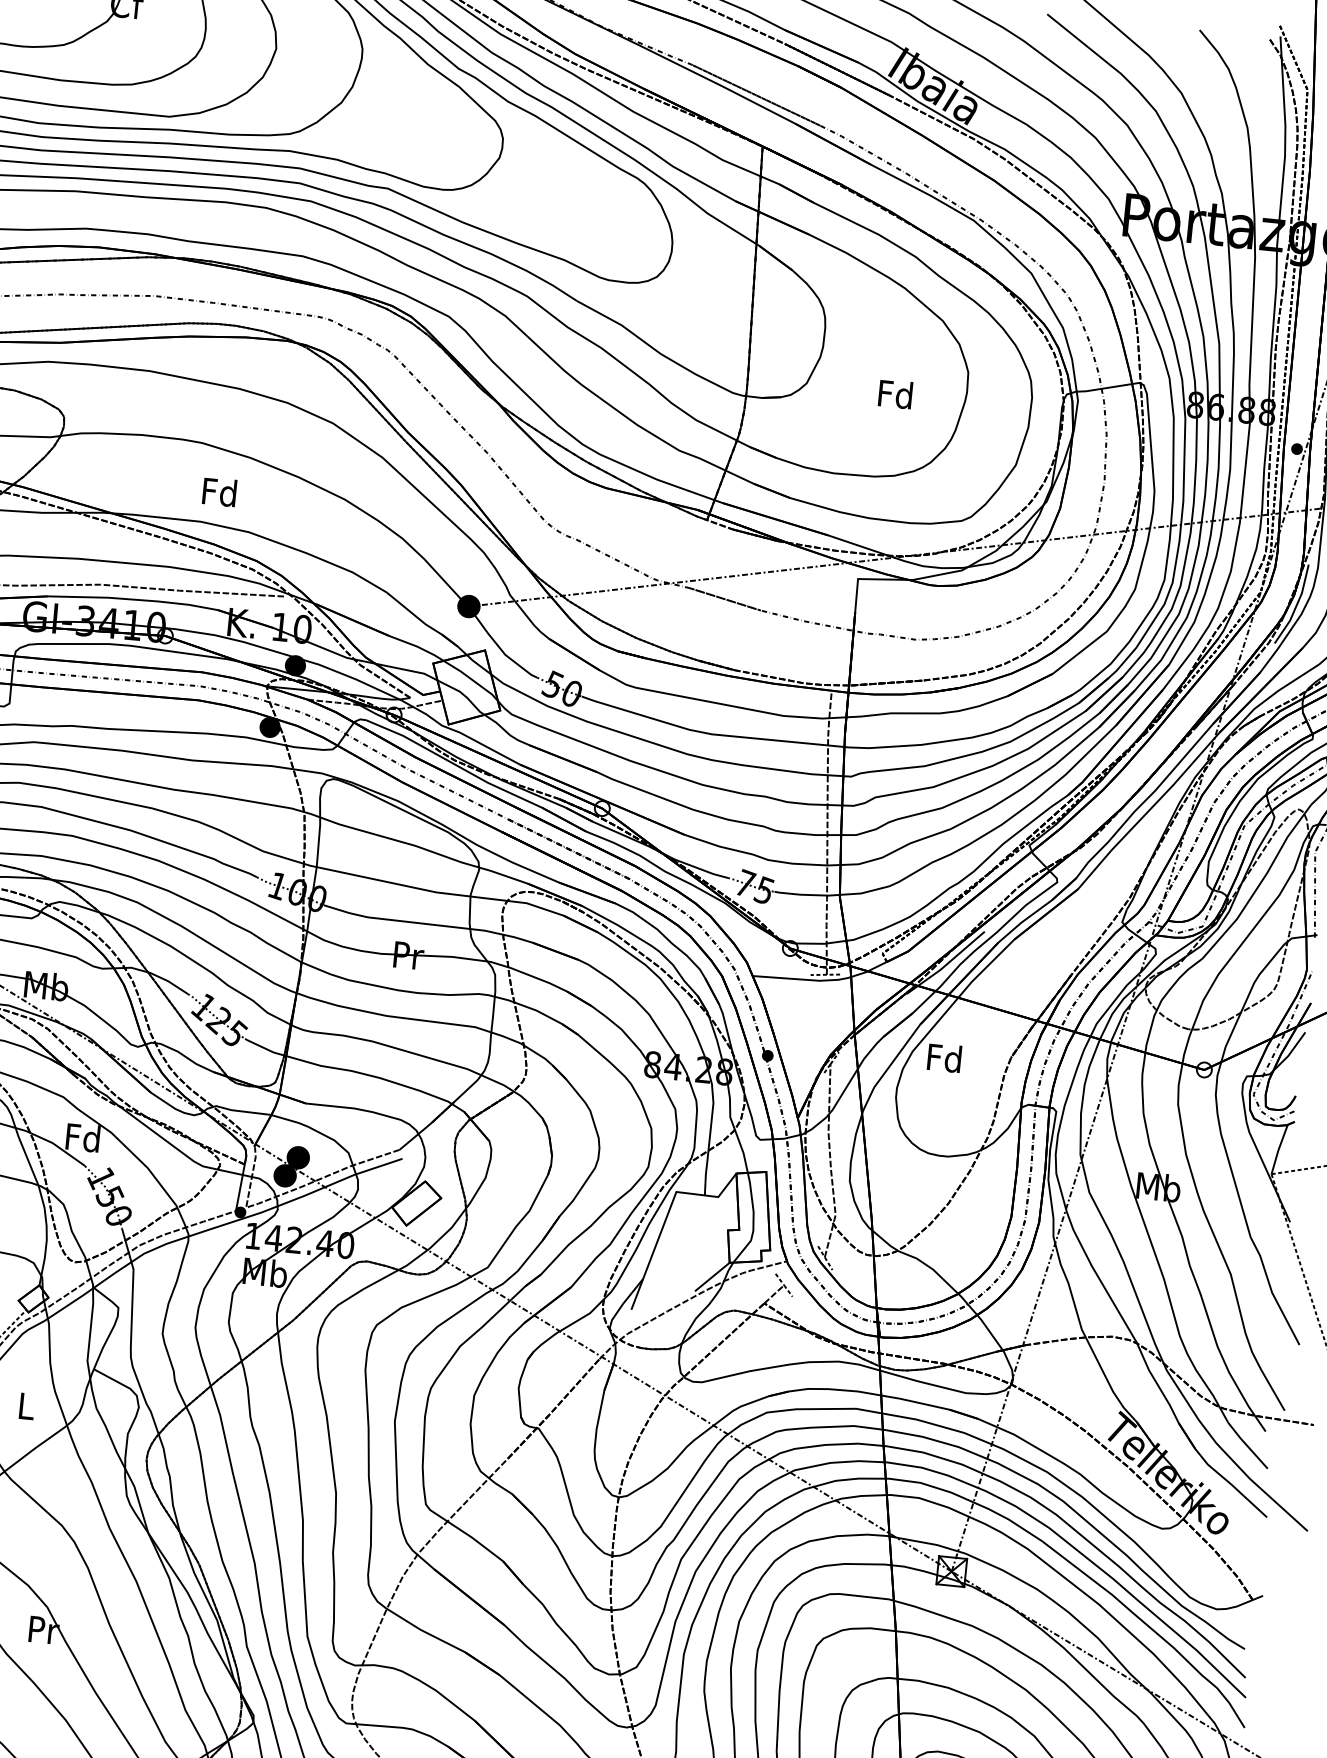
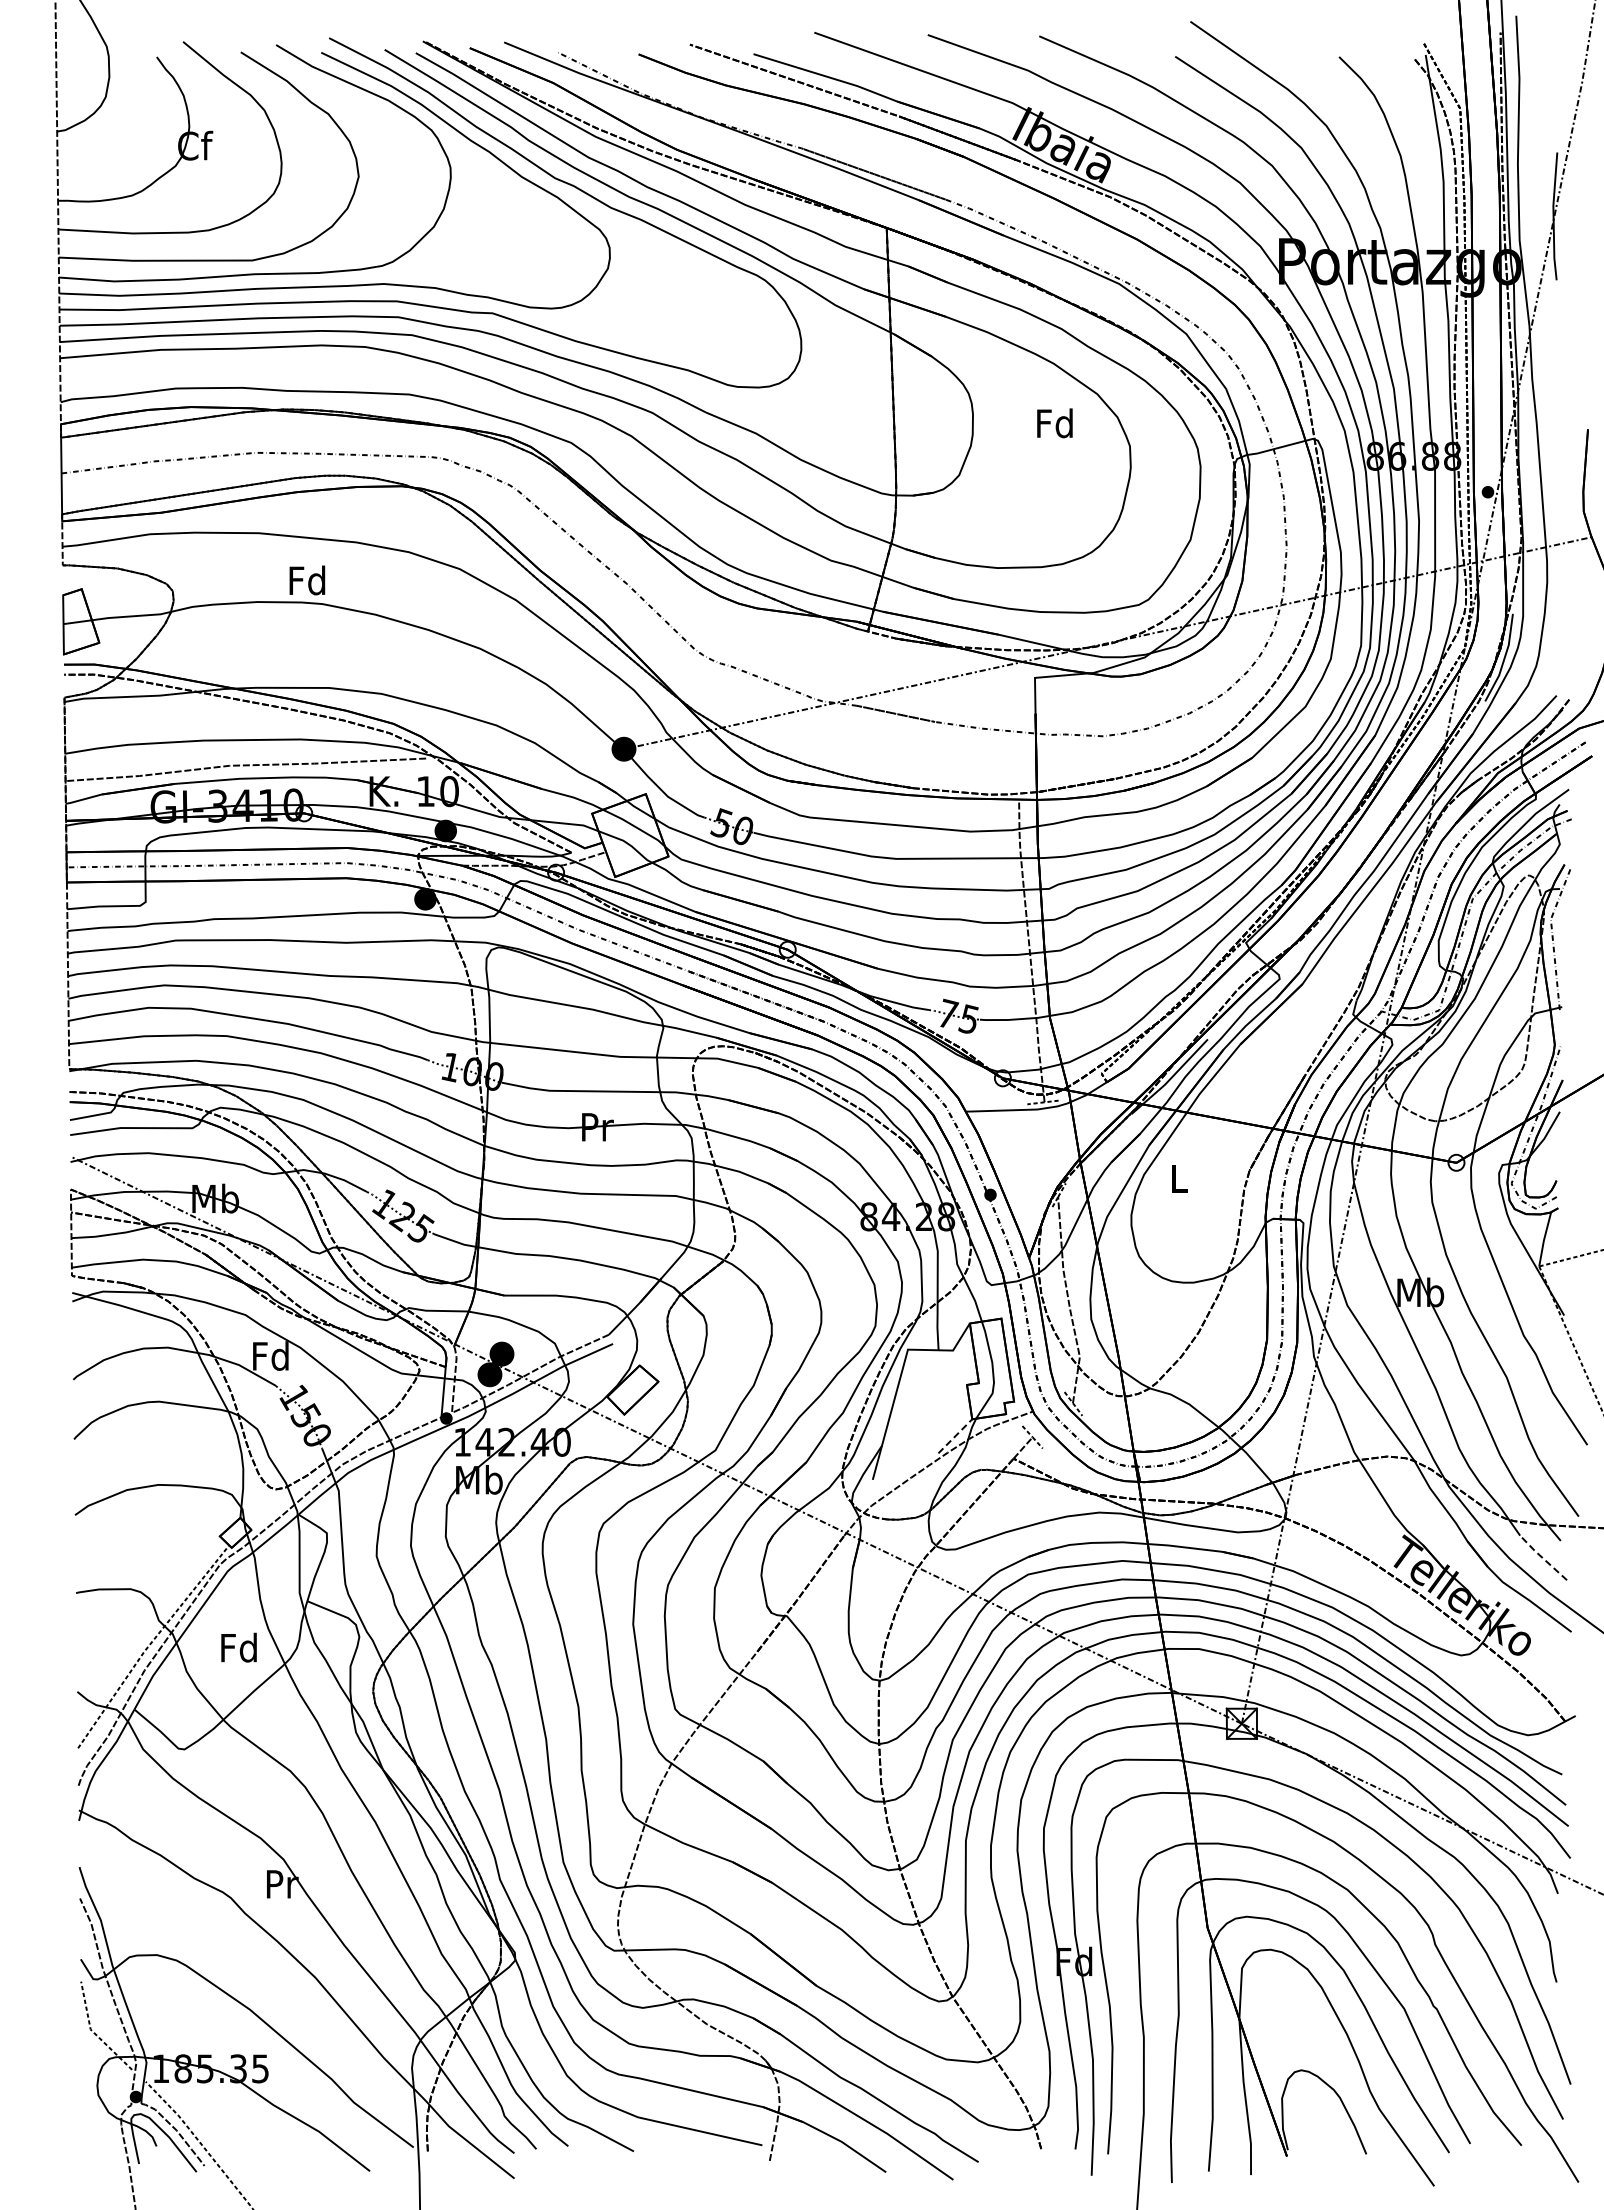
text: (895, 394) -> (1054, 423), moved
text: (219, 492) -> (307, 580), moved
text: (944, 1058) -> (1178, 1178), Fd -> L
line: (712, 1276) -> (955, 1435), solid -> dashed
text: (25, 1405) -> (238, 1647), L -> Fd
line: (1247, 1445) -> (1542, 1557), solid -> dashed

